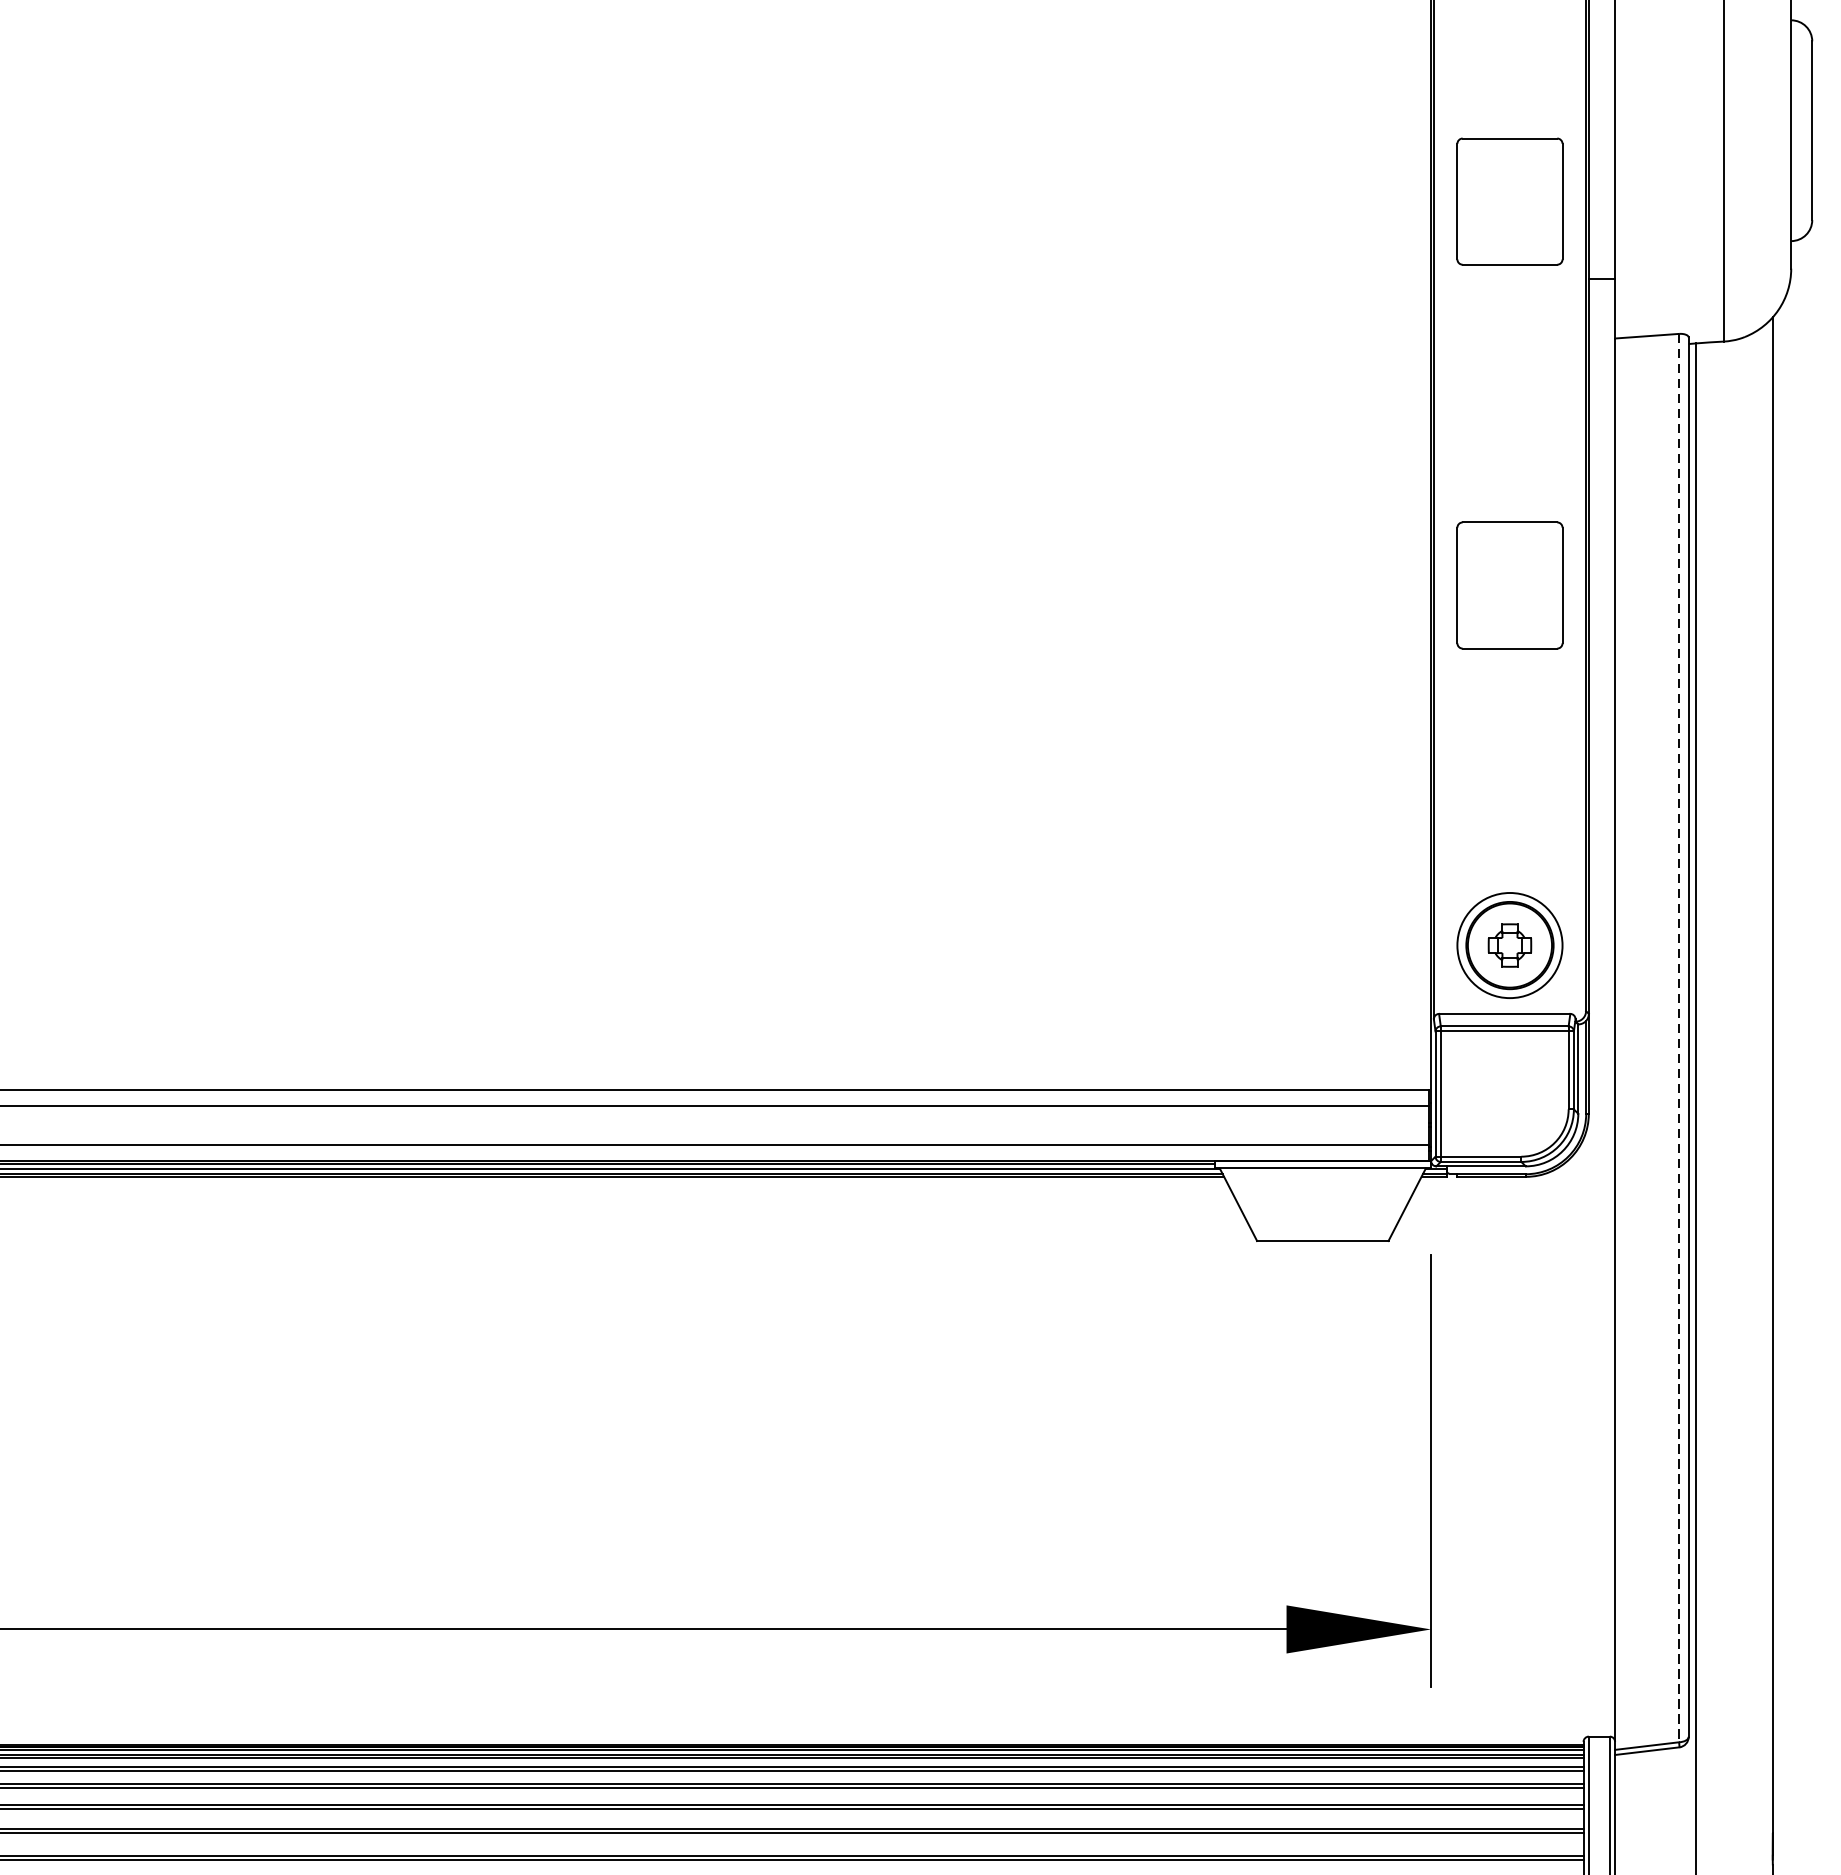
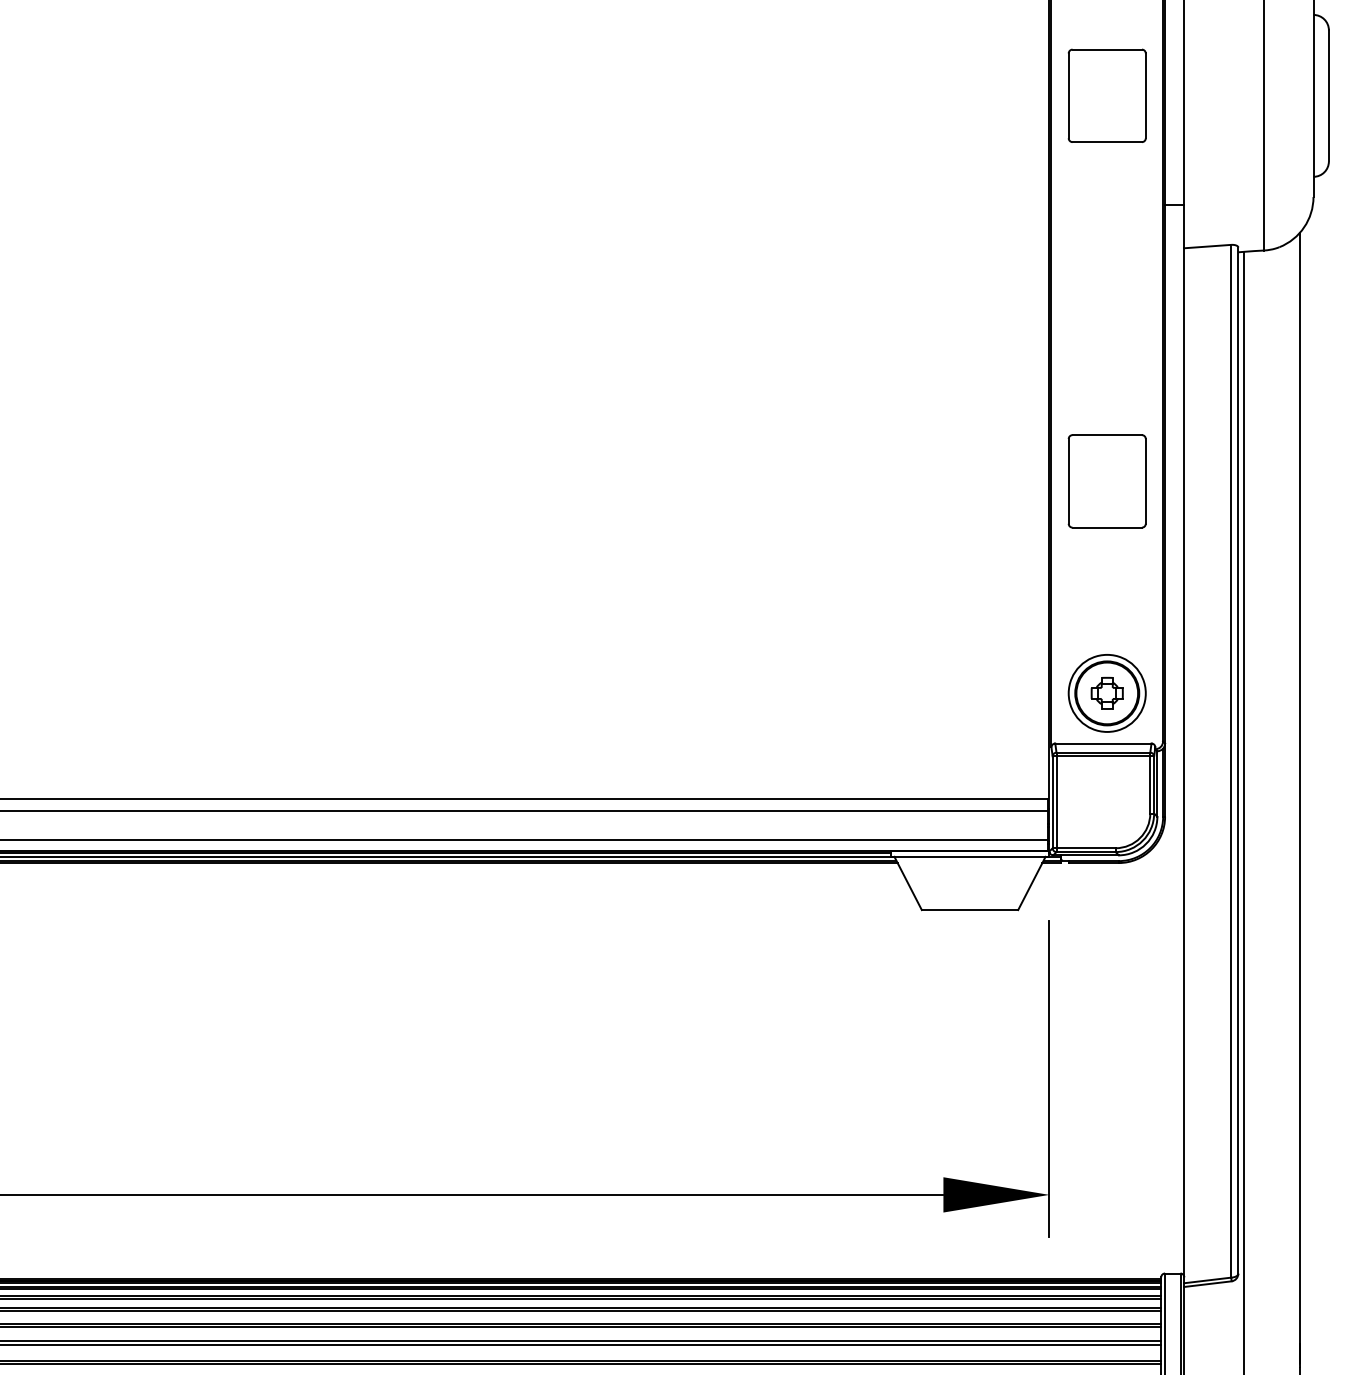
part: (1508, 201) -> (1106, 95), moved
part: (1508, 585) -> (1106, 481), moved
line: (1679, 1038) -> (1231, 761), dashed -> solid

